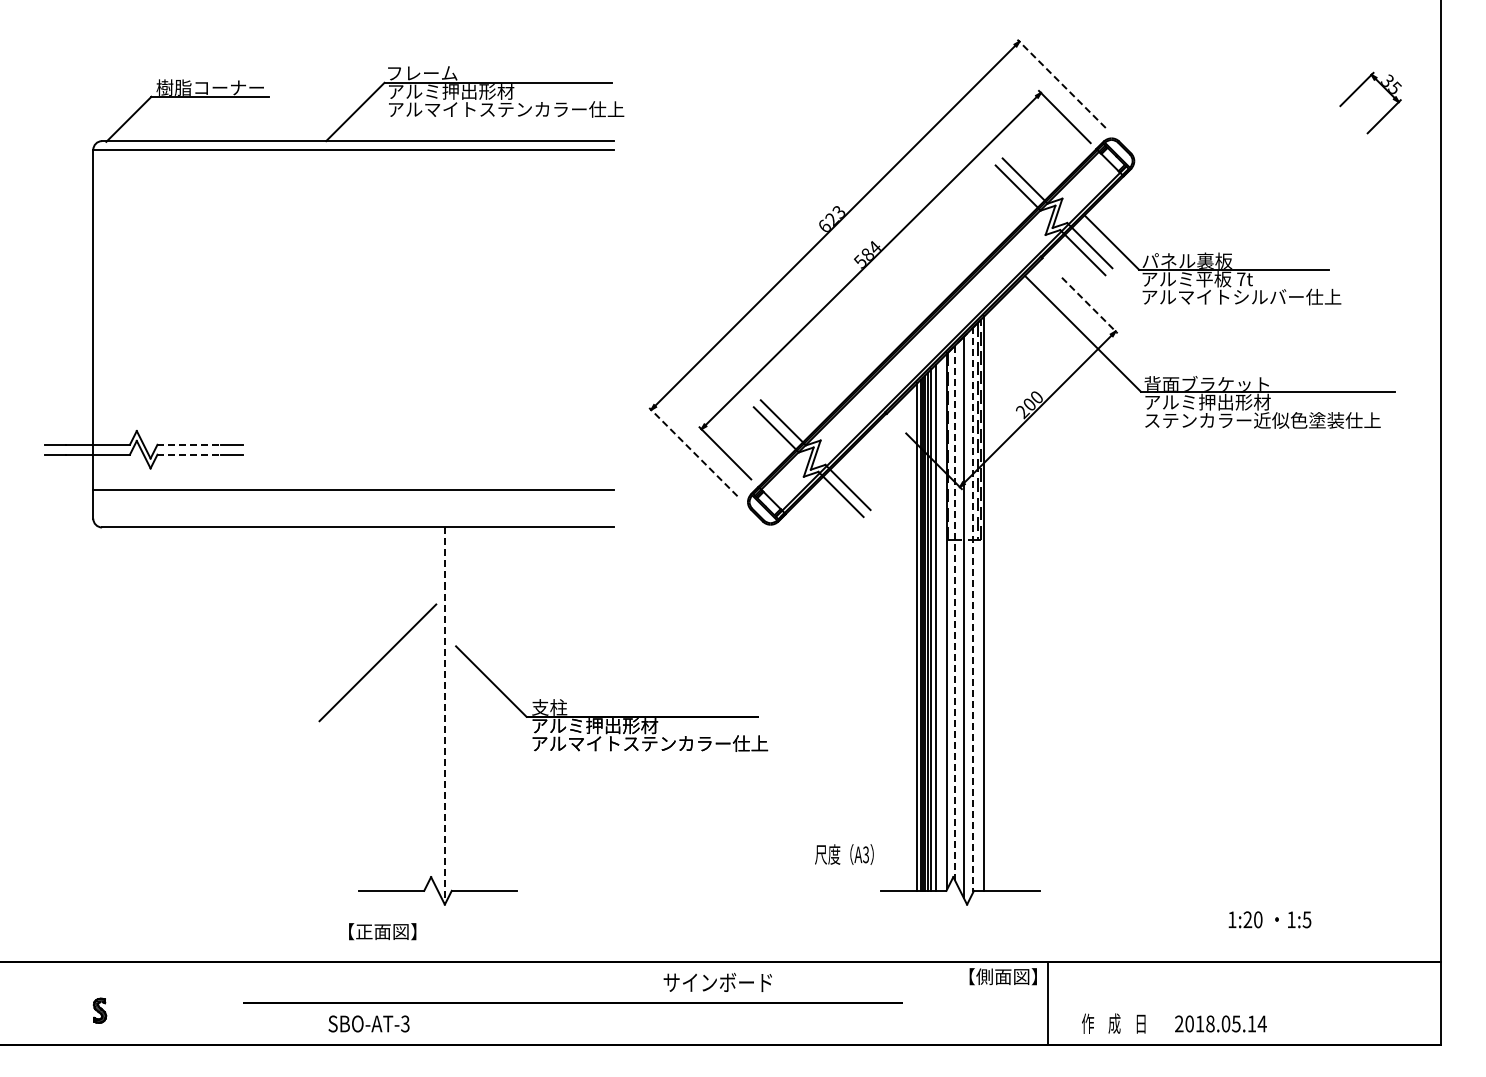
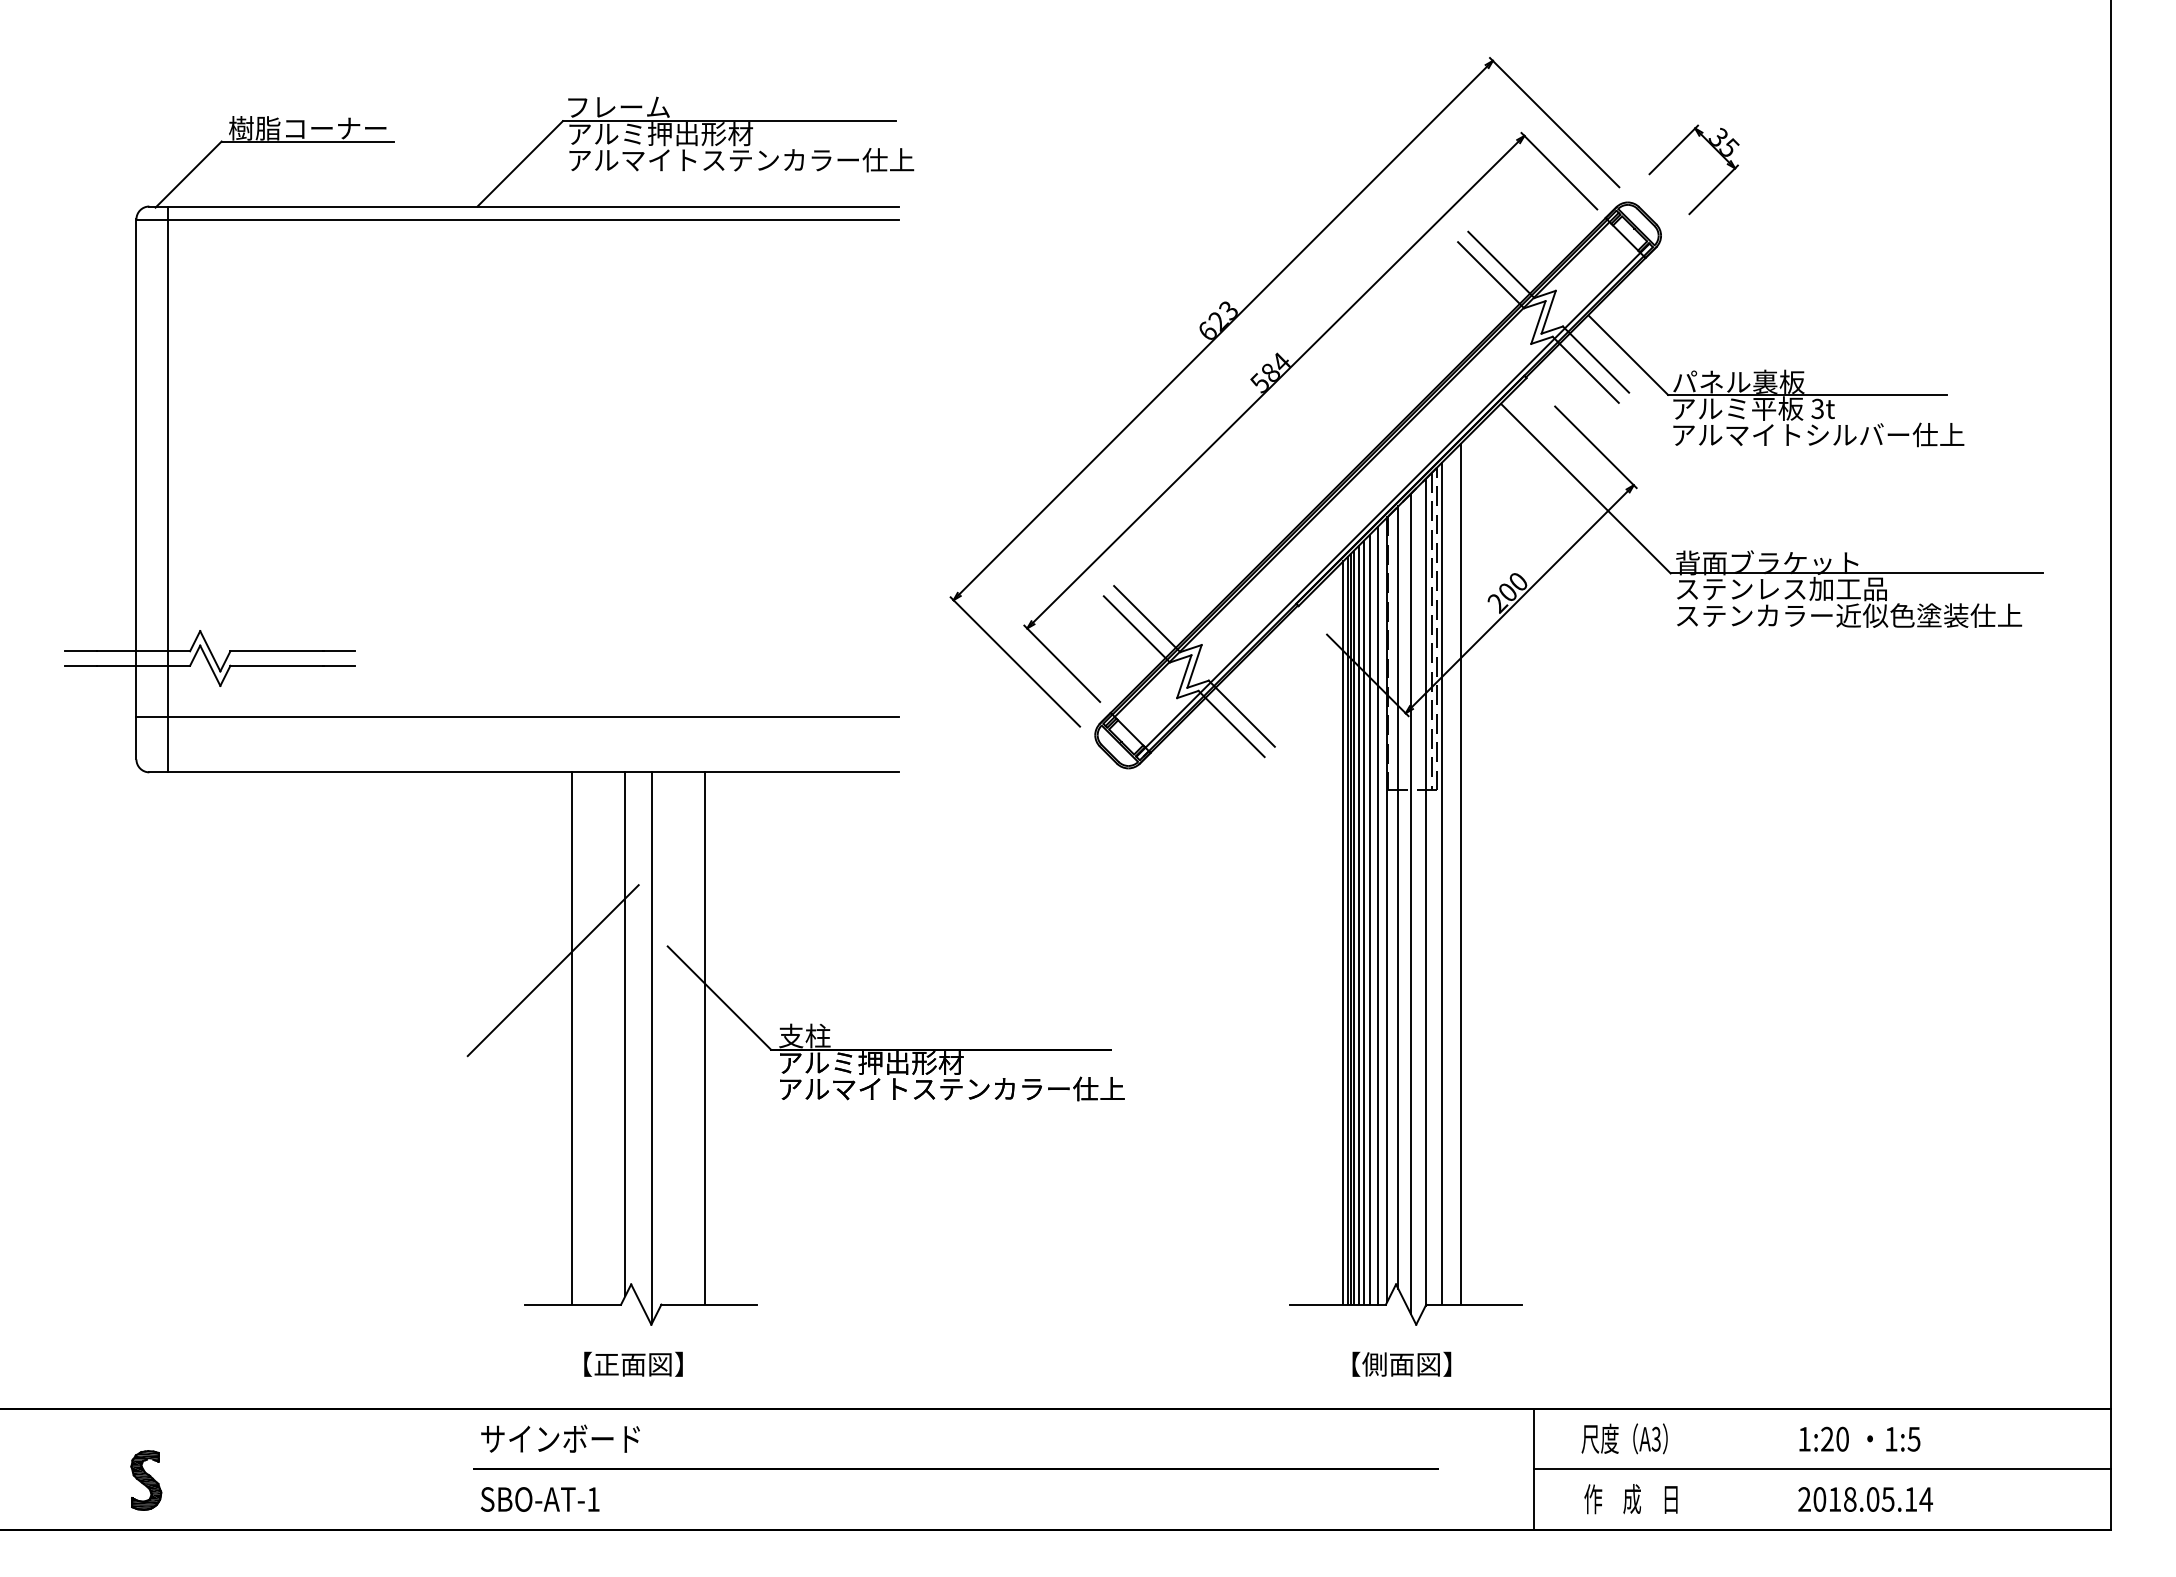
line: (1061, 83) -> (1554, 122), dashed -> solid
part: (1358, 89) -> (1676, 149), moved
text: (1241, 279) -> (1818, 409), 7t -> 3t
line: (1090, 305) -> (1596, 447), dashed -> solid
line: (114, 334) -> (167, 489), added
text: (1216, 401) -> (1781, 587), アルミ押出形材 -> ステンレス加工品
line: (189, 444) -> (277, 650), dashed -> solid
line: (693, 451) -> (1015, 661), dashed -> solid
line: (189, 454) -> (277, 665), dashed -> solid
line: (997, 596) -> (1460, 873), added
line: (973, 610) -> (1425, 893), dashed -> solid
line: (954, 613) -> (1397, 898), dashed -> solid
line: (940, 624) -> (1377, 914), added
line: (427, 706) -> (625, 1034), added
line: (390, 708) -> (571, 1037), added
line: (481, 708) -> (705, 1037), added
line: (445, 716) -> (652, 1049), dashed -> solid
text: (844, 854) -> (1624, 1438), moved
text: (1269, 919) -> (1859, 1438), moved
text: (382, 931) -> (633, 1364), moved
text: (1002, 976) -> (1400, 1364), moved
text: (717, 981) -> (560, 1437), moved
line: (572, 1002) -> (955, 1468), moved
line: (1244, 1003) -> (1822, 1469), added
part: (99, 1010) -> (145, 1479), size x1.67
text: (405, 1023) -> (593, 1498), SBO-AT-3 -> SBO-AT-1
text: (1220, 1023) -> (1864, 1498), moved

